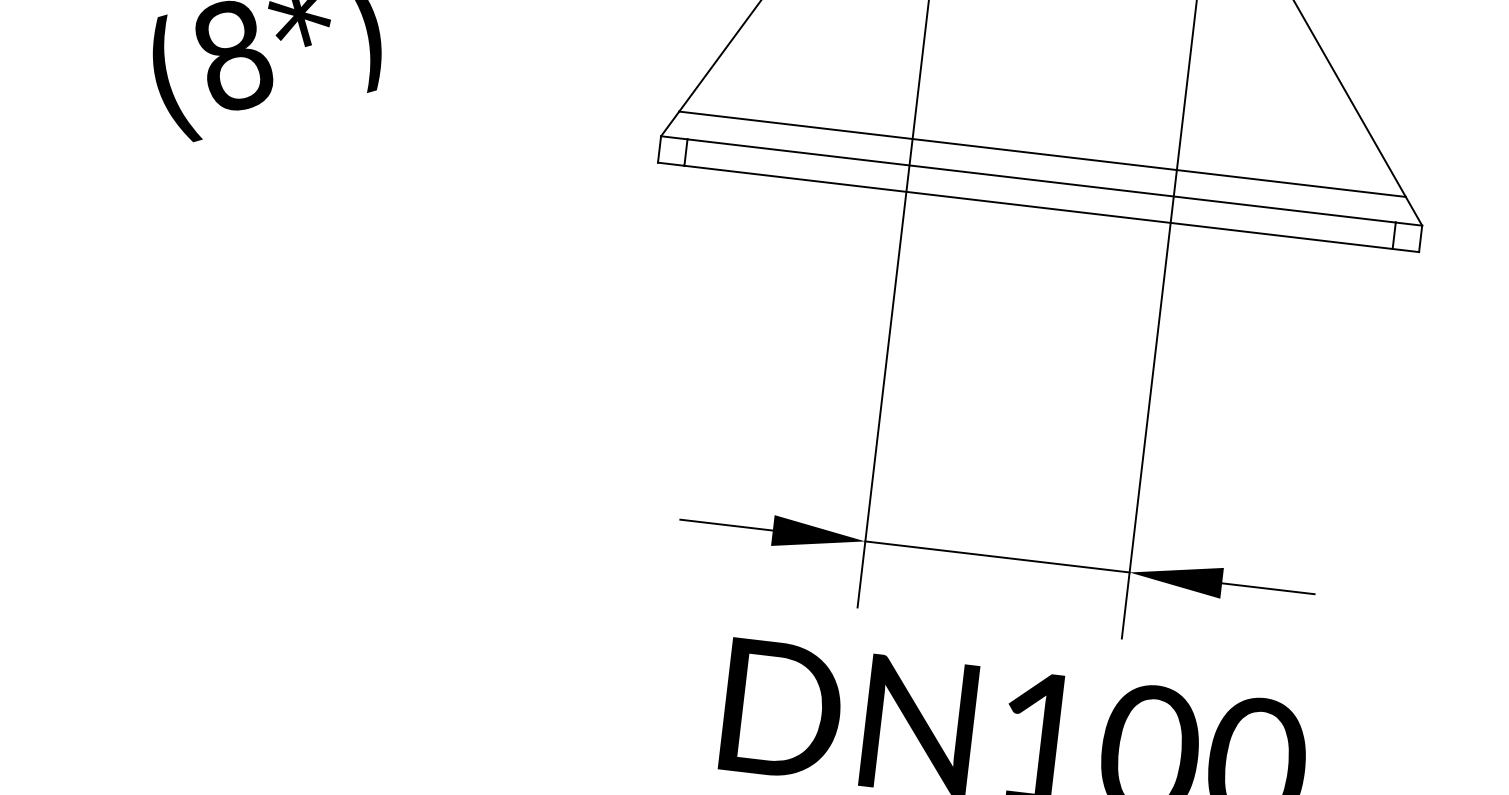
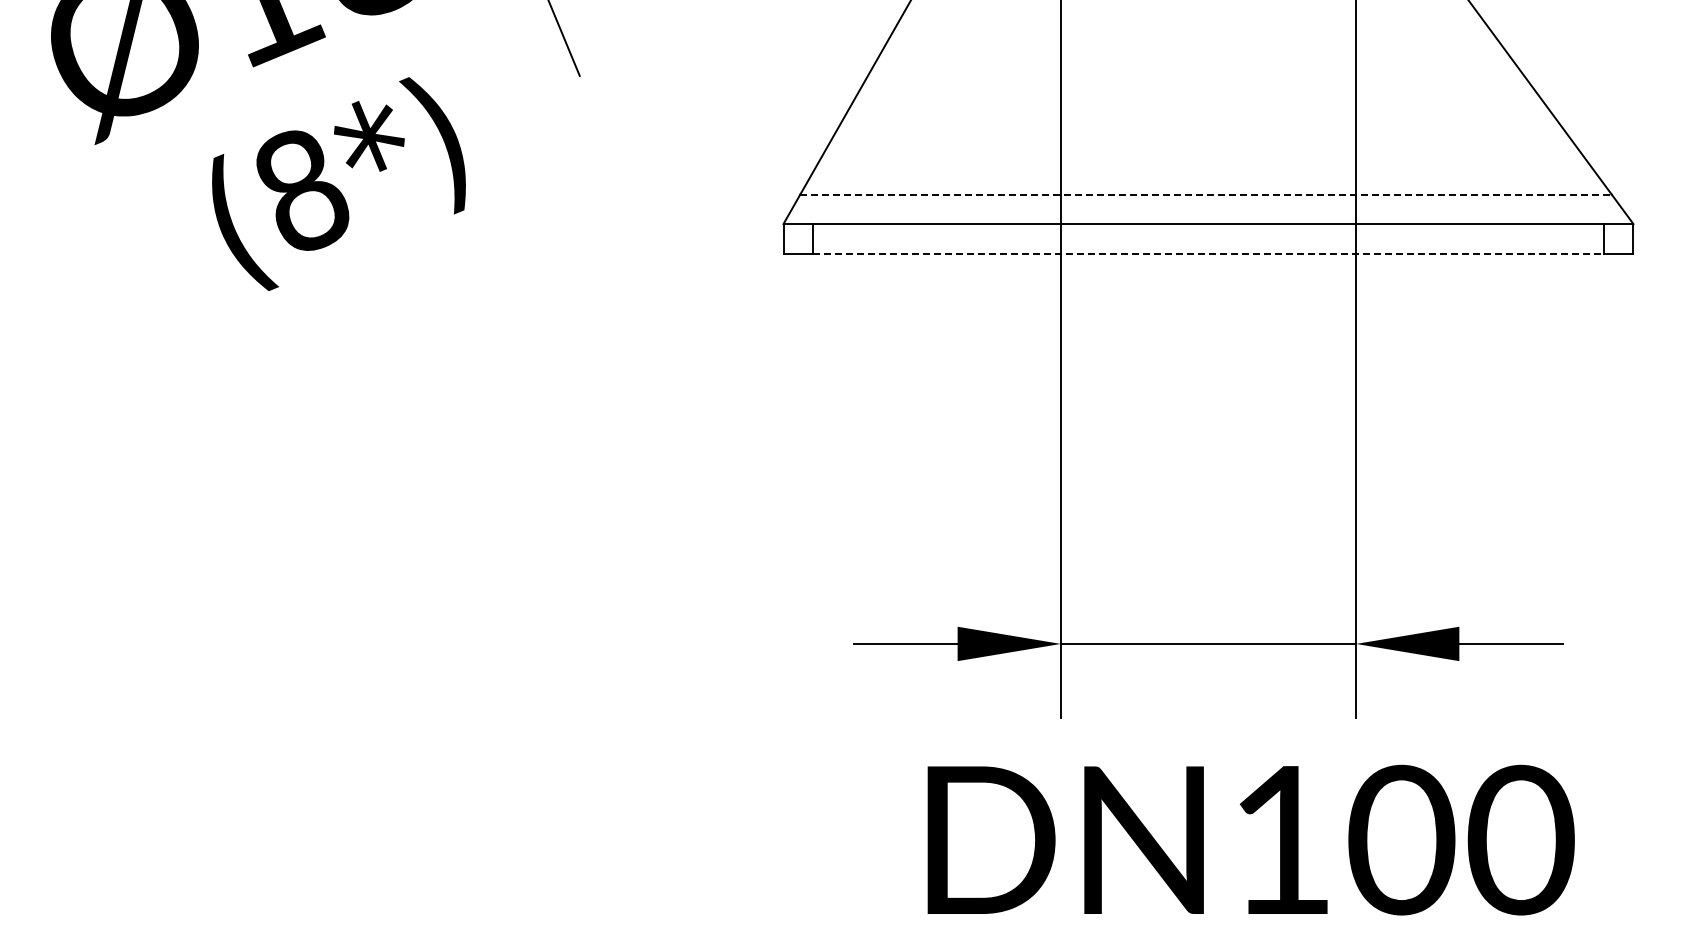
line: (1042, 154) -> (1206, 194), solid -> dashed
line: (1038, 207) -> (1208, 253), solid -> dashed

